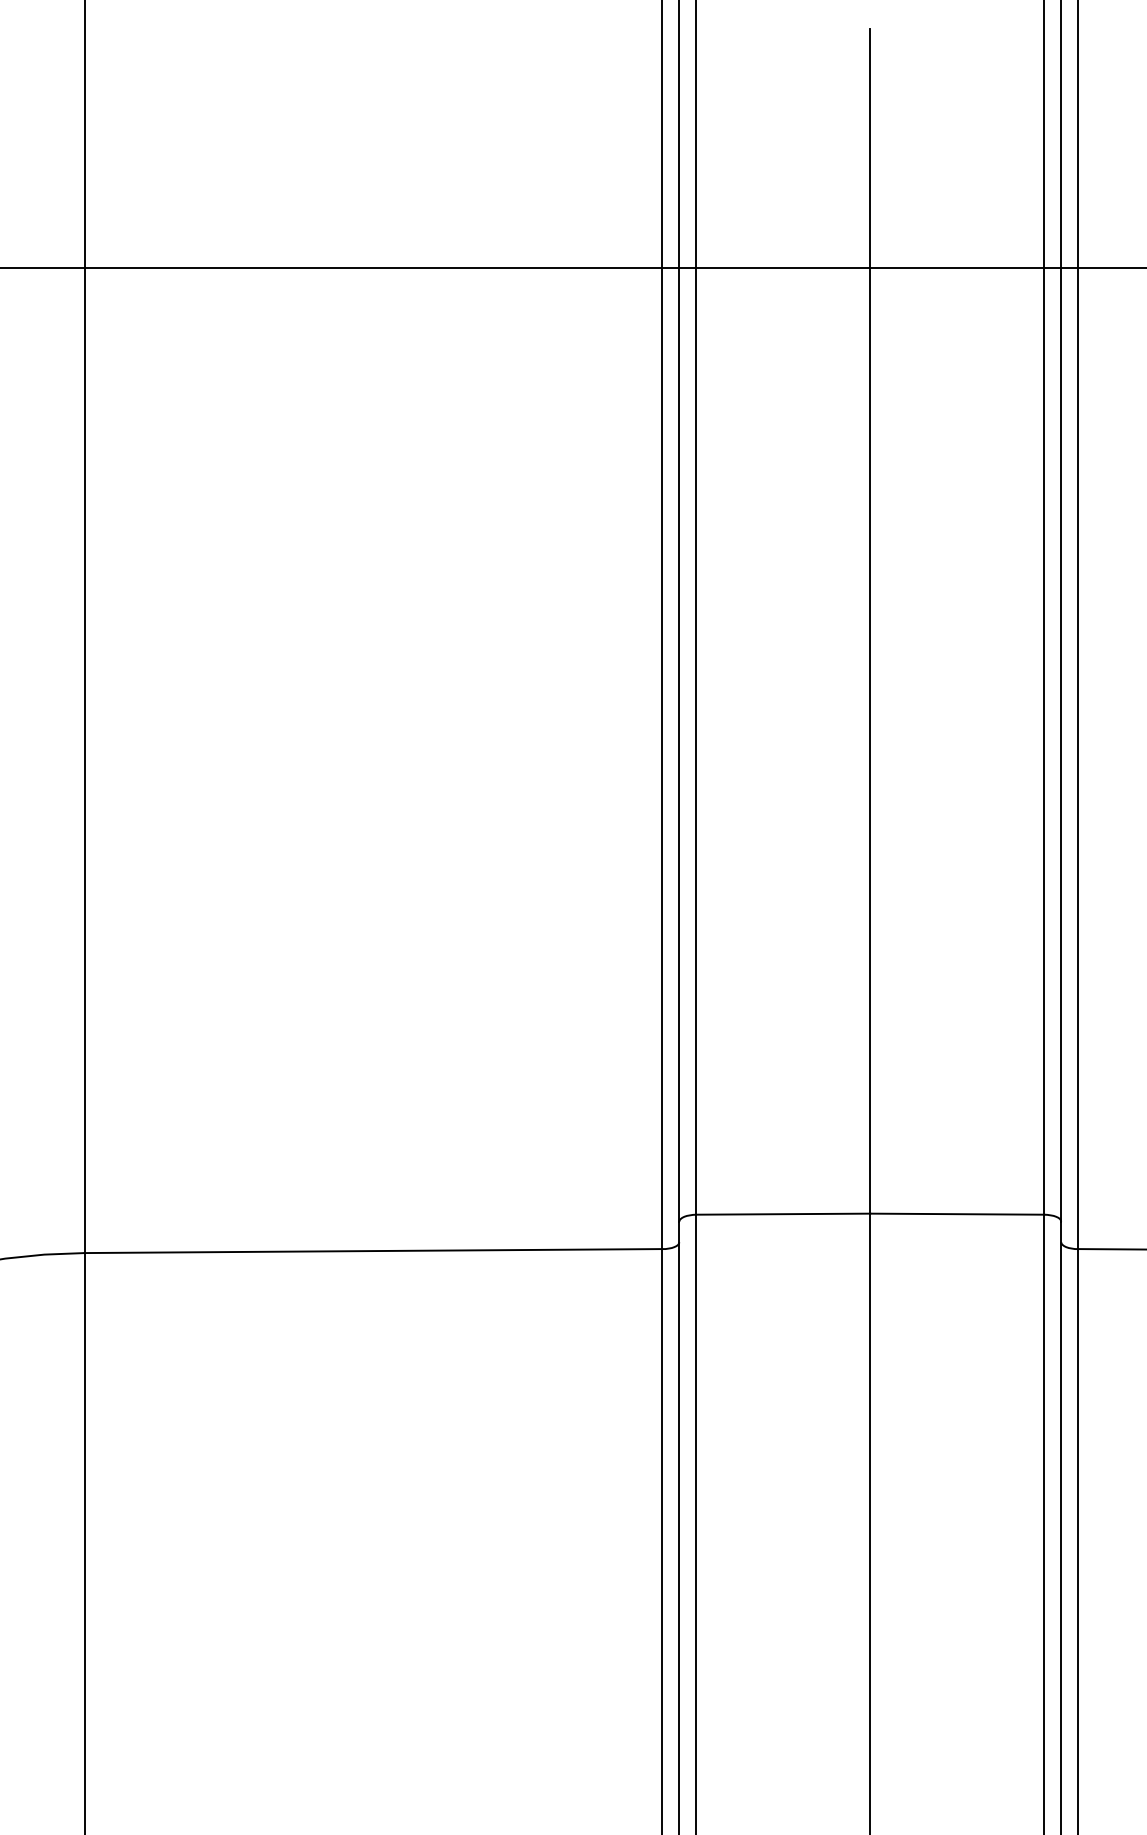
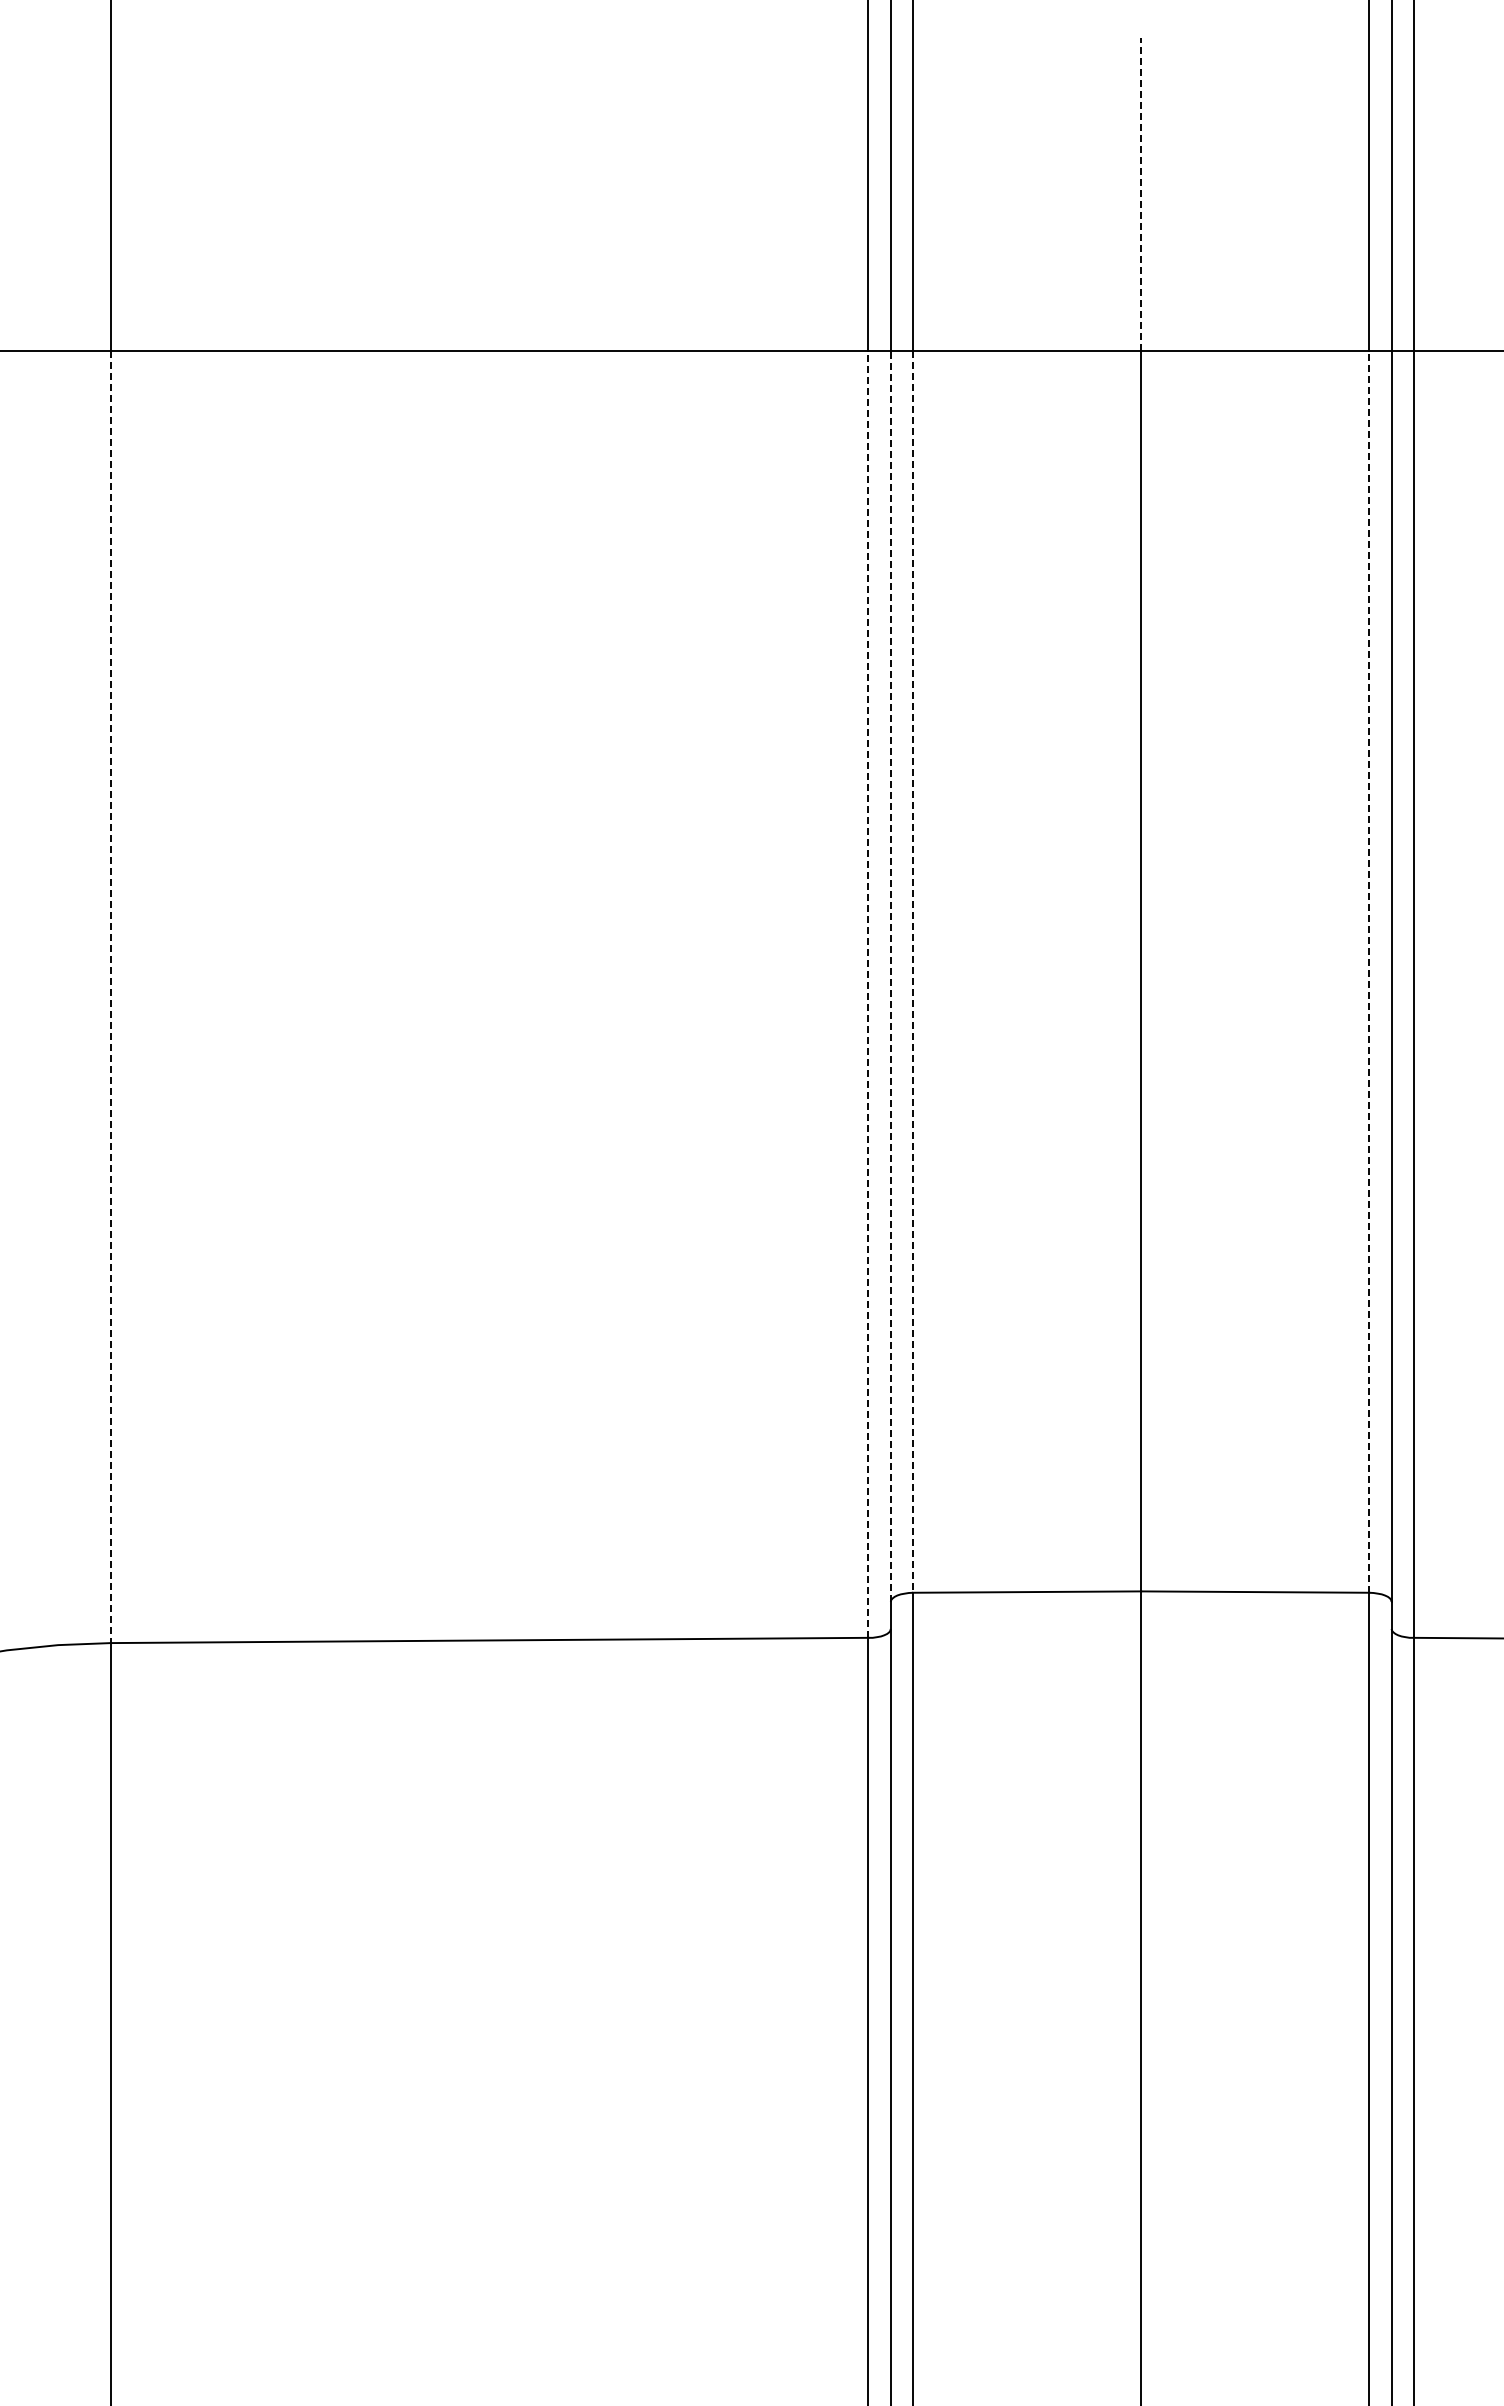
line: (870, 148) -> (1141, 194), solid -> dashed
line: (696, 740) -> (913, 971), solid -> dashed
line: (1044, 740) -> (1369, 971), solid -> dashed
line: (679, 744) -> (890, 976), solid -> dashed
line: (662, 758) -> (868, 994), solid -> dashed
line: (84, 760) -> (110, 997), solid -> dashed

